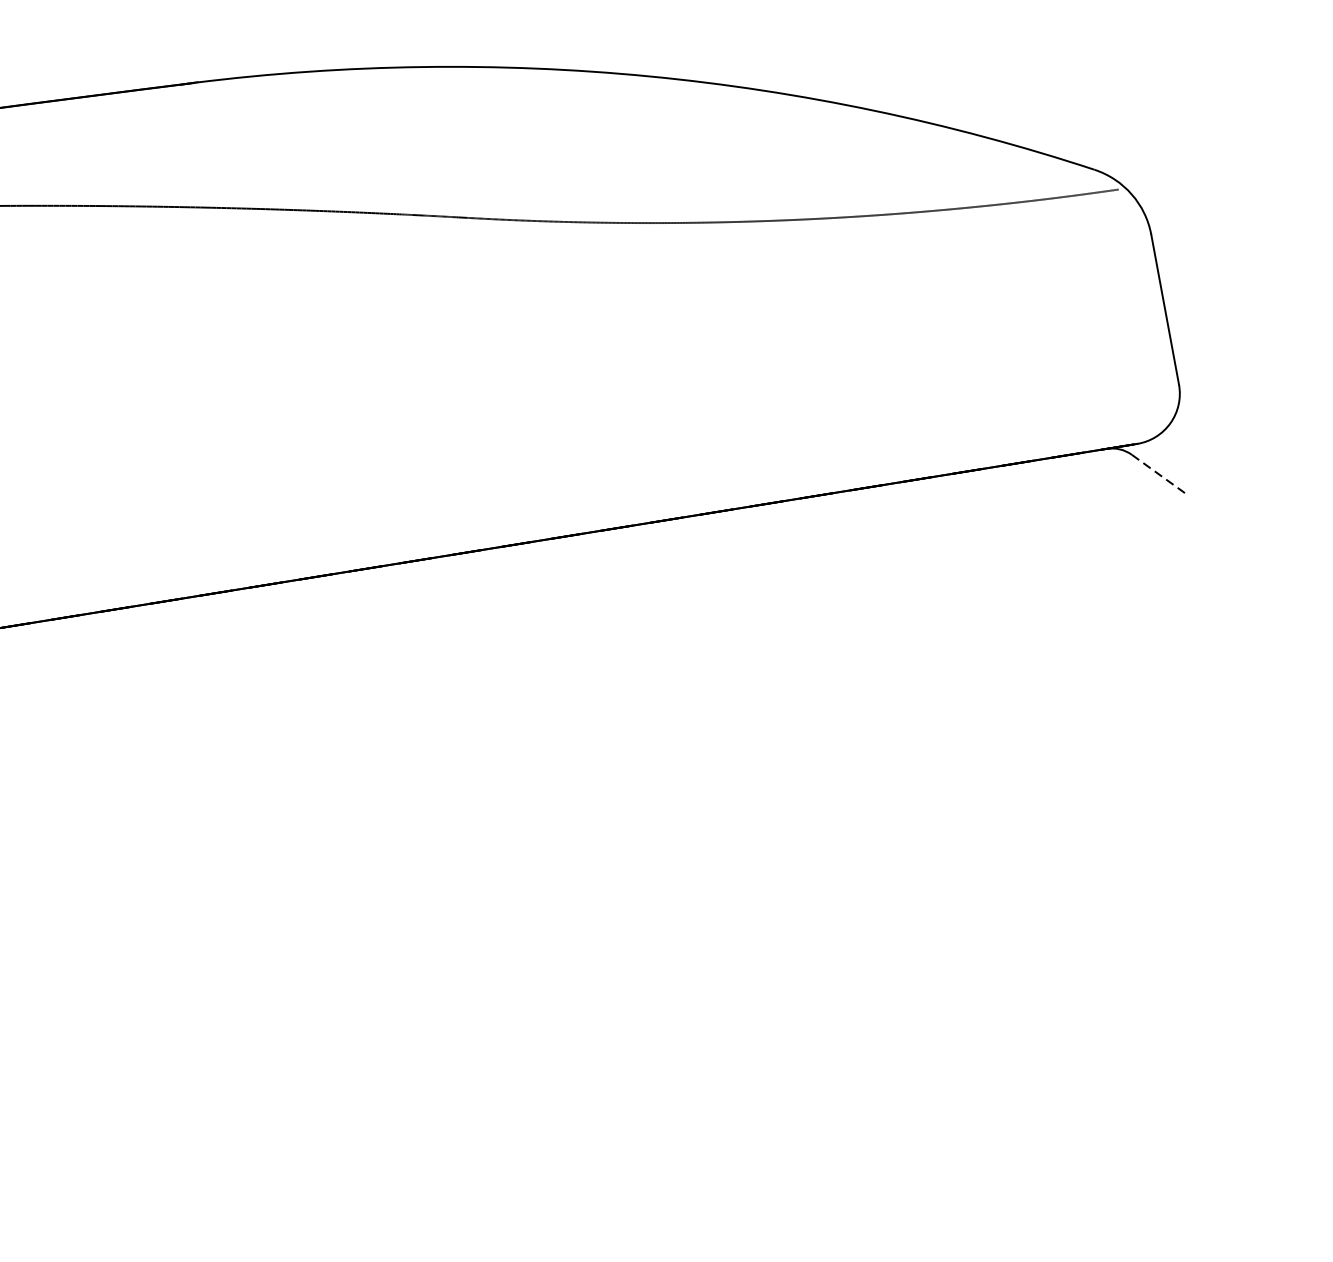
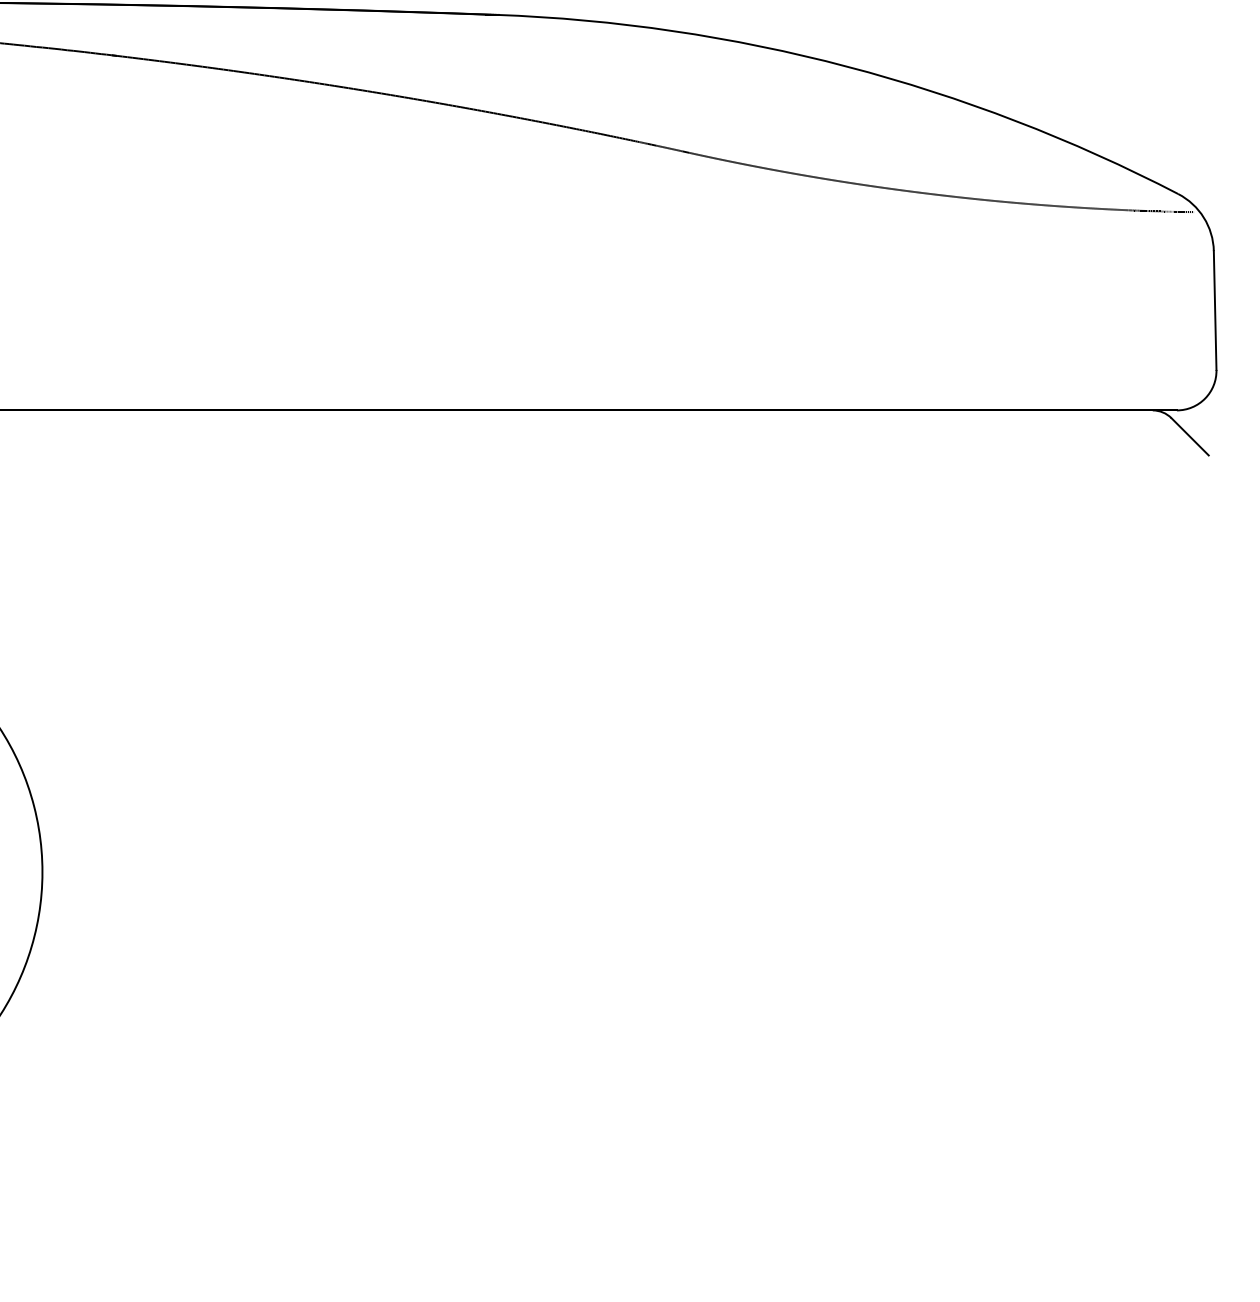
line: (1159, 475) -> (1190, 437), dashed -> solid

